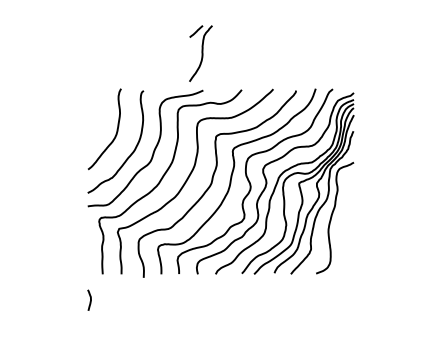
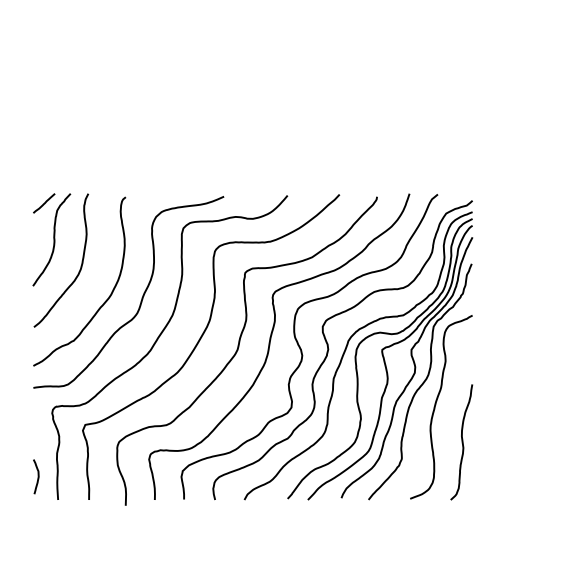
part: (200, 53) -> (51, 239), moved
curve: (347, 239) -> (461, 442), added
curve: (90, 299) -> (37, 475), moved

